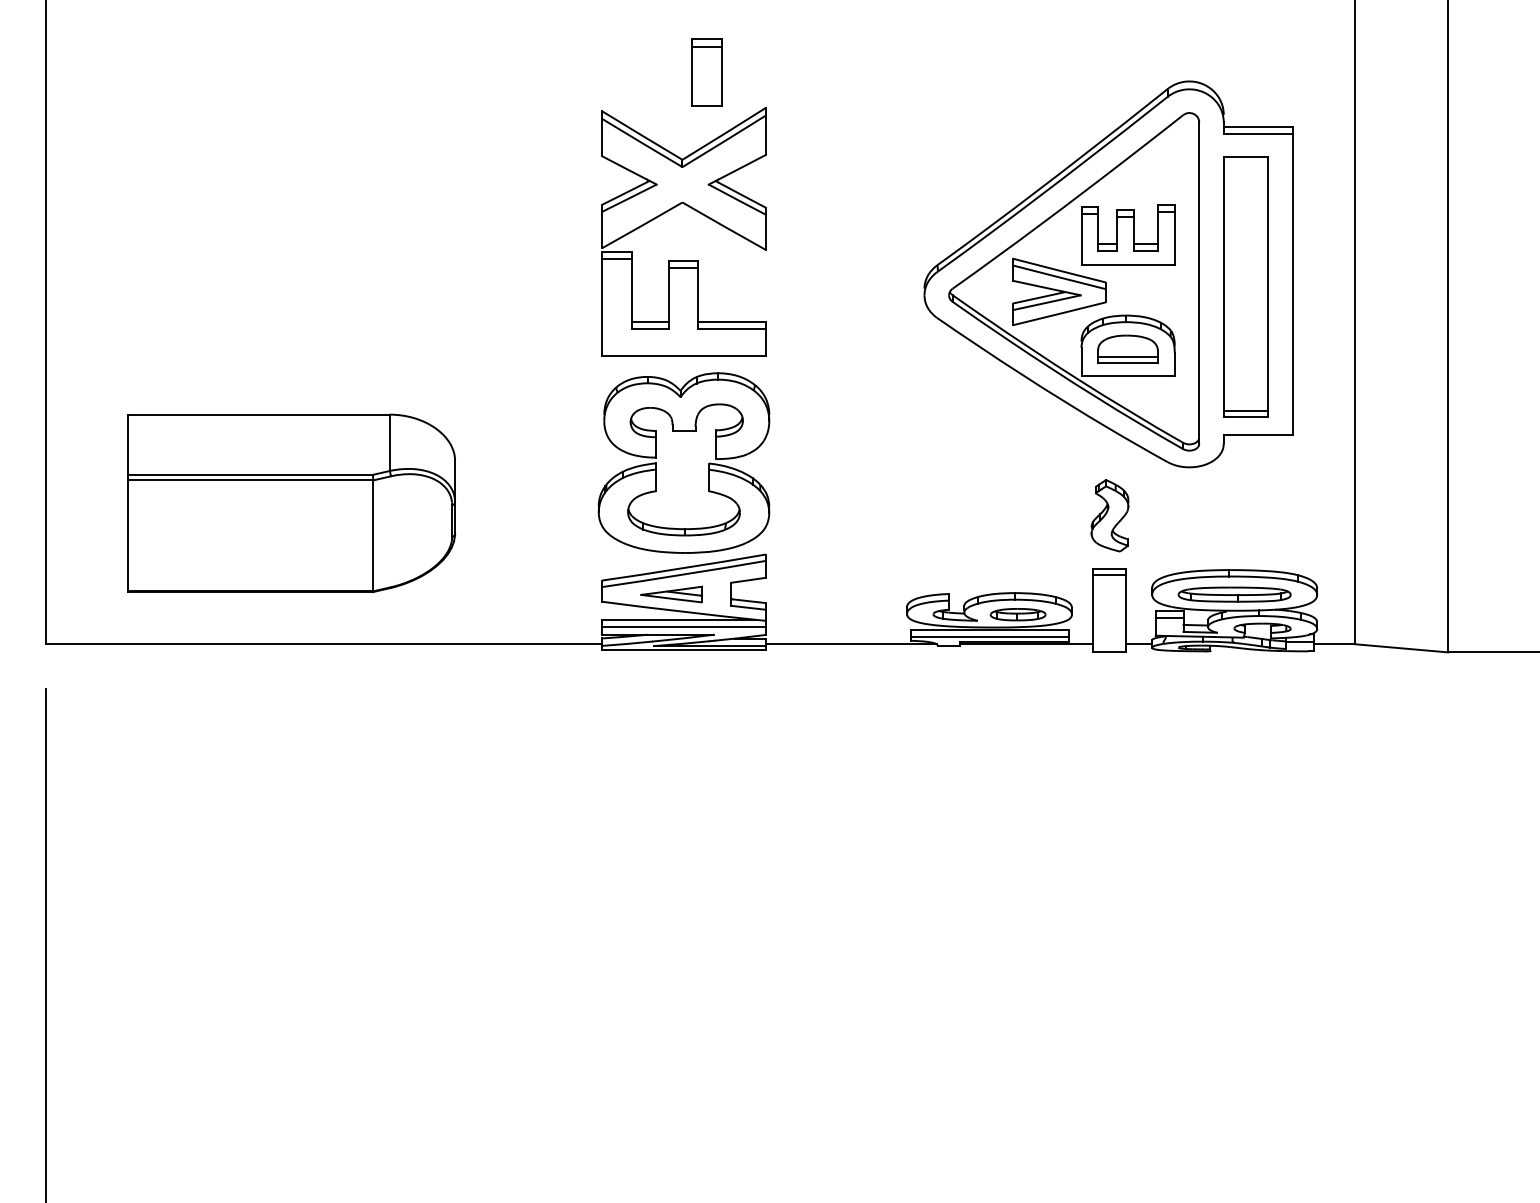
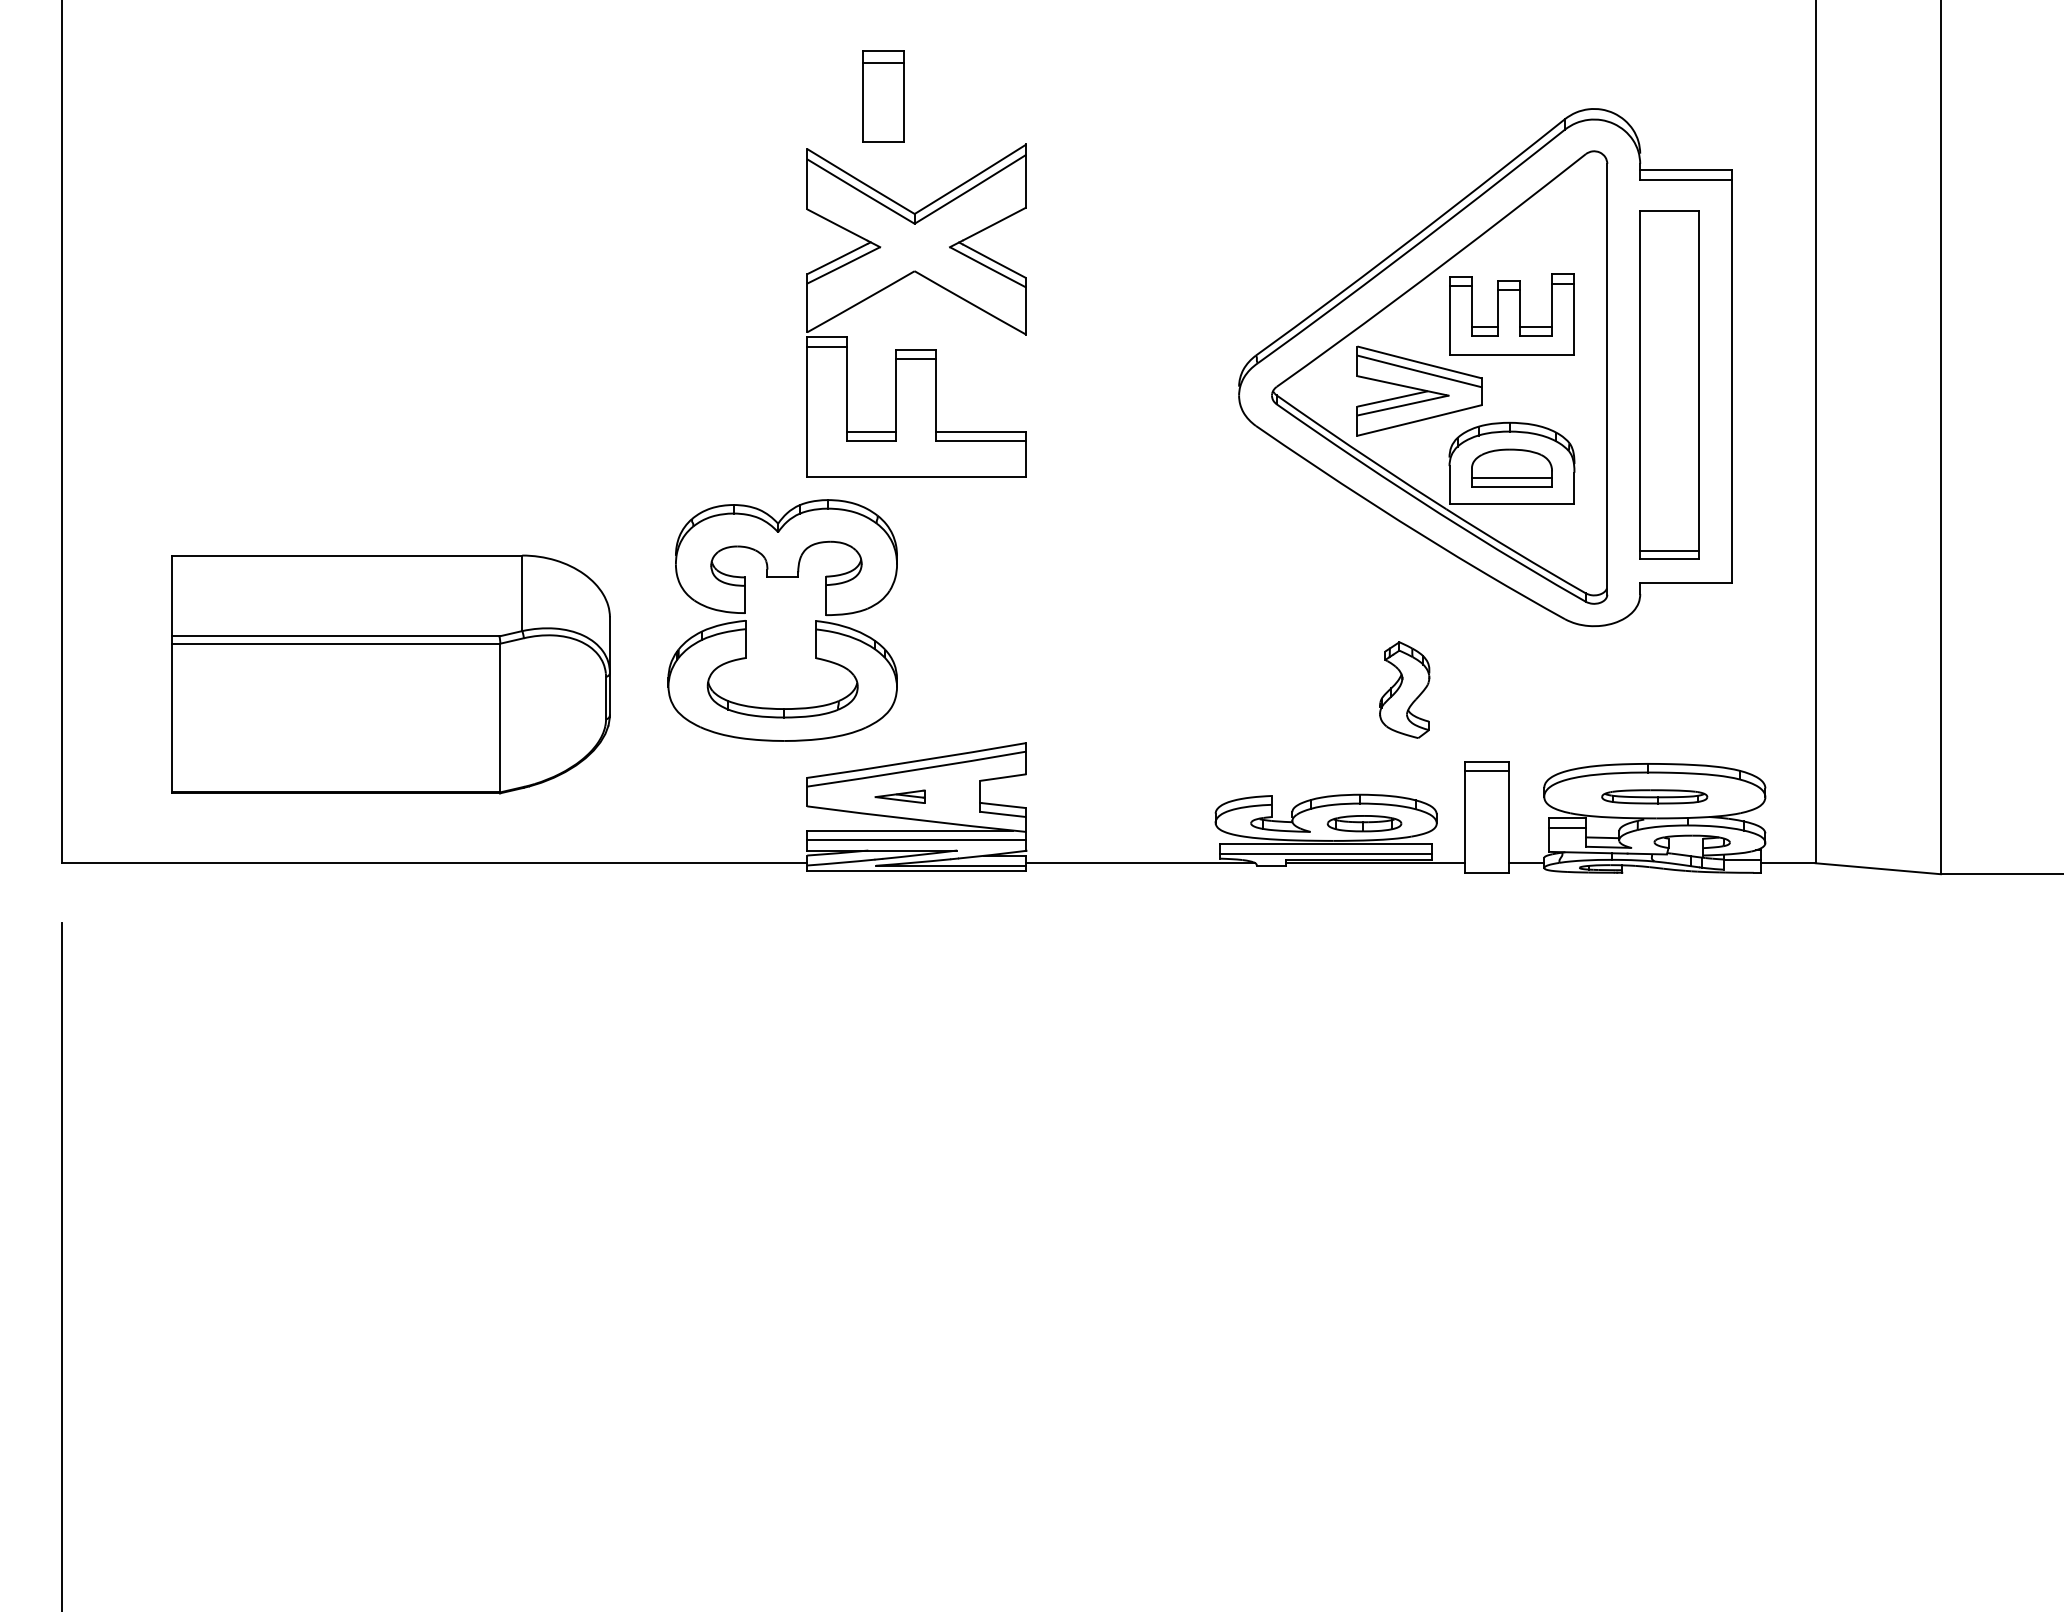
part: (706, 72) -> (883, 96), moved
part: (708, 463) -> (815, 620), moved
part: (1109, 515) -> (1404, 689), moved
part: (671, 594) -> (899, 796), size x0.6
part: (1234, 594) -> (1654, 796), size x0.7

